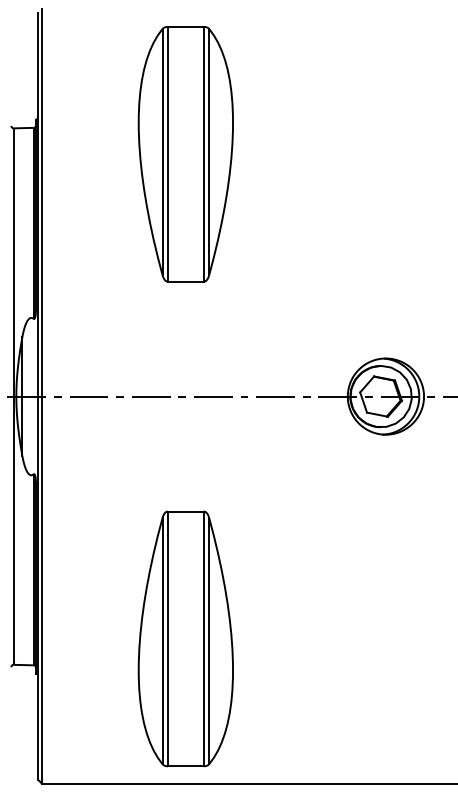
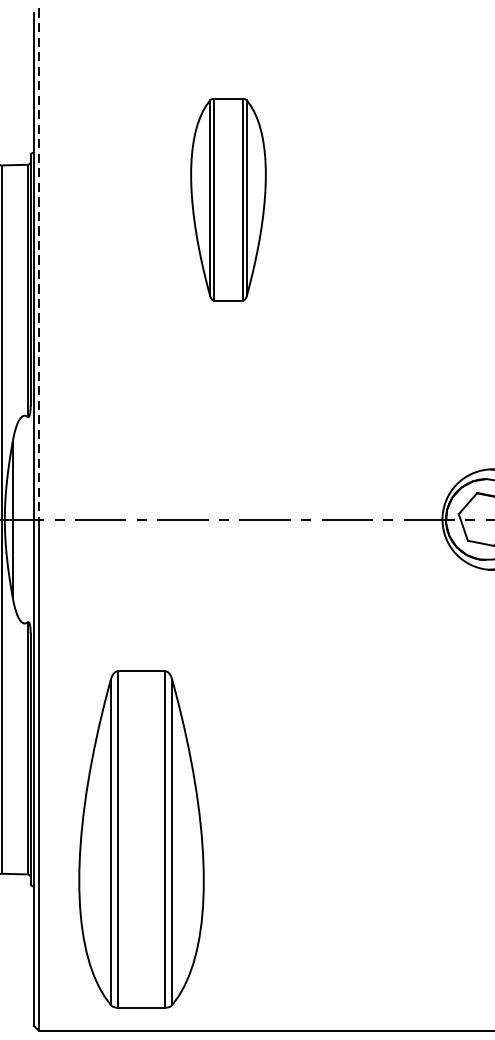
part: (185, 154) -> (228, 199), size x0.6
line: (42, 203) -> (39, 264), solid -> dashed
part: (185, 638) -> (141, 838), moved

